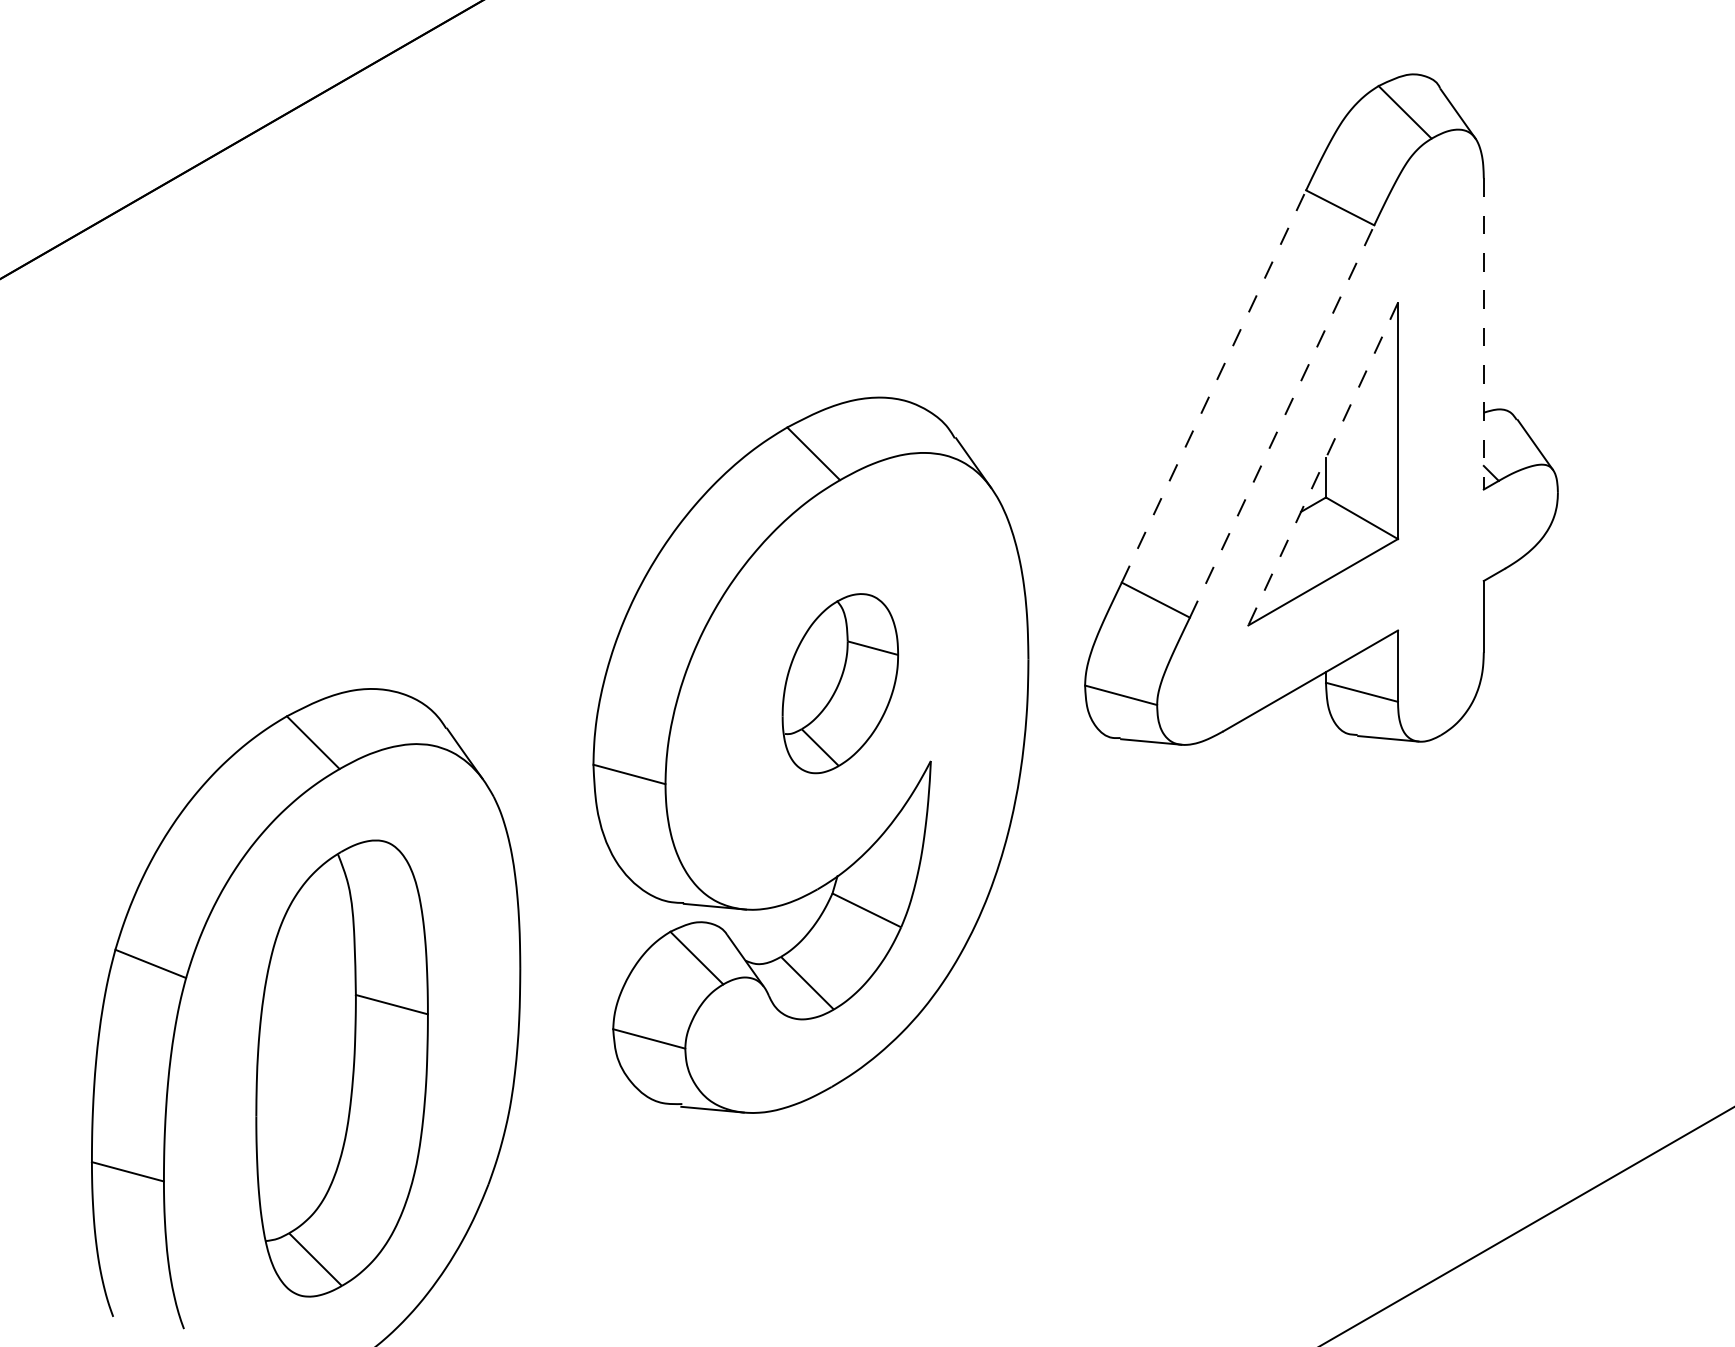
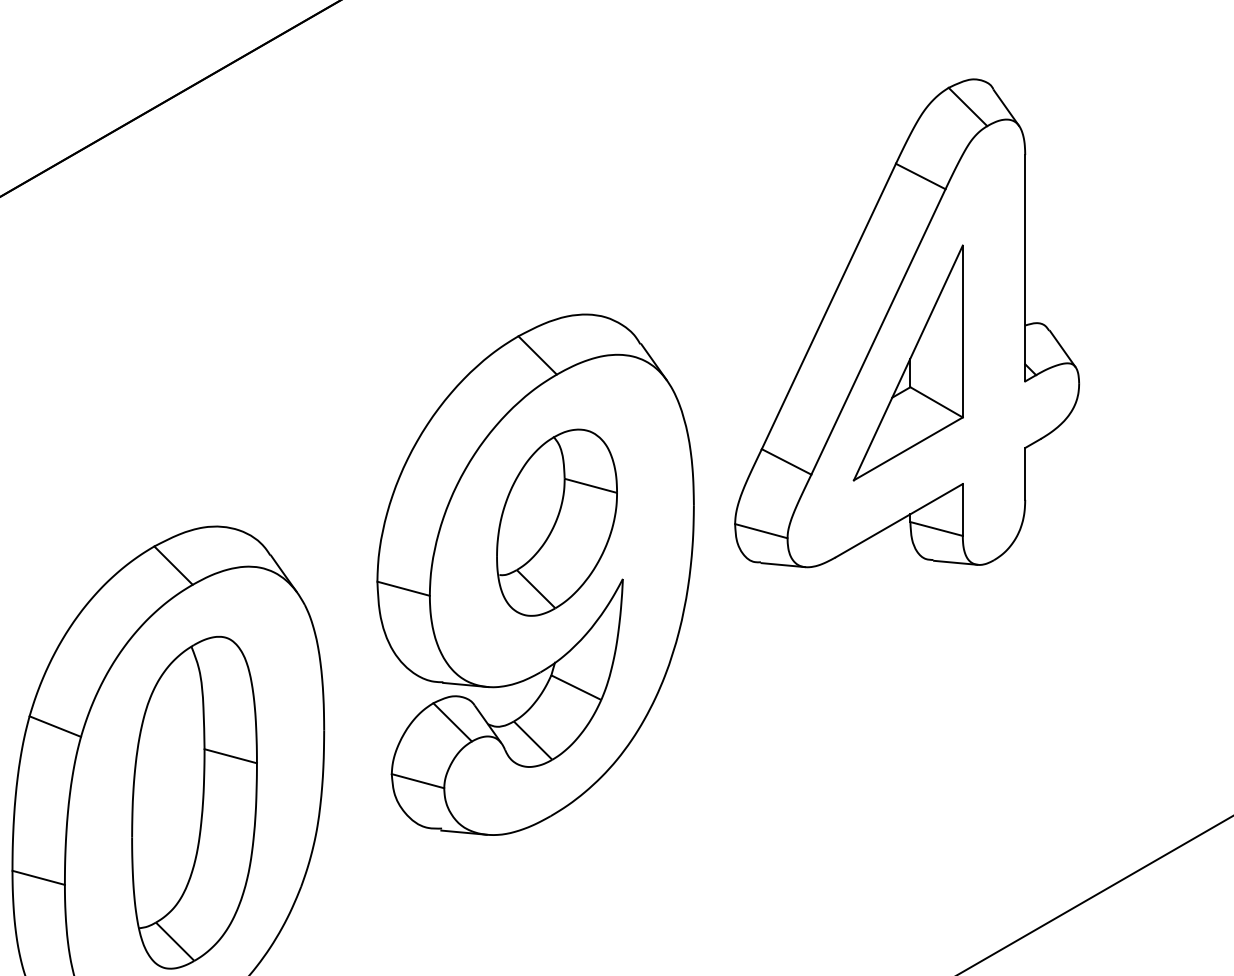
line: (1483, 333) -> (1025, 267), dashed -> solid
line: (1213, 386) -> (828, 306), dashed -> solid
line: (1282, 421) -> (878, 331), dashed -> solid
line: (1323, 464) -> (908, 363), dashed -> solid
part: (840, 683) -> (557, 522), size x1.43

